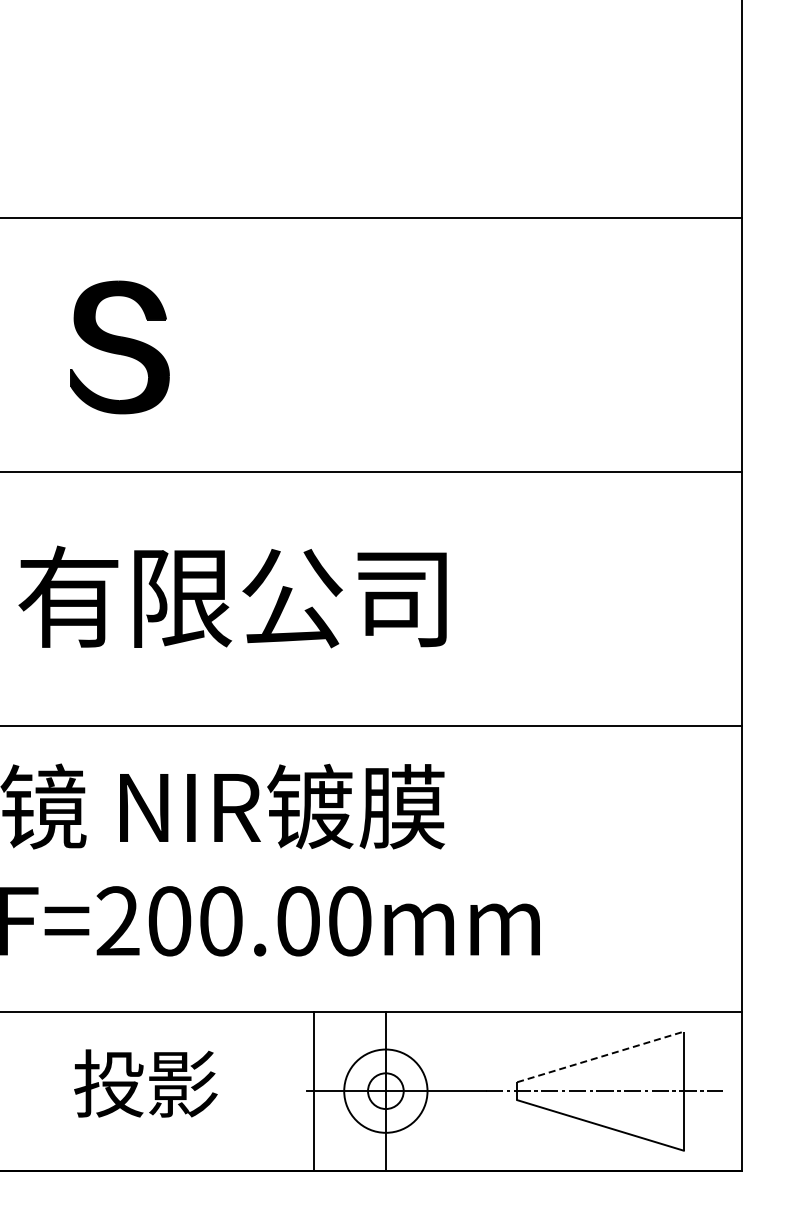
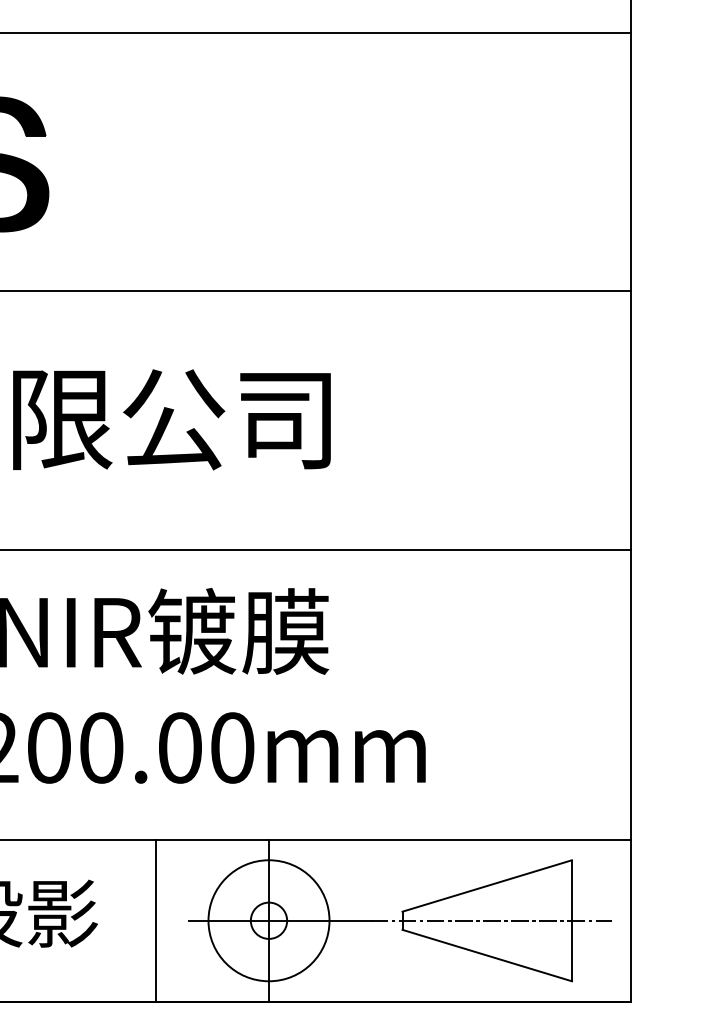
line: (600, 1056) -> (487, 885), dashed -> solid
line: (314, 1090) -> (155, 920), moved
circle: (385, 1090) -> (268, 920), size x1.43

